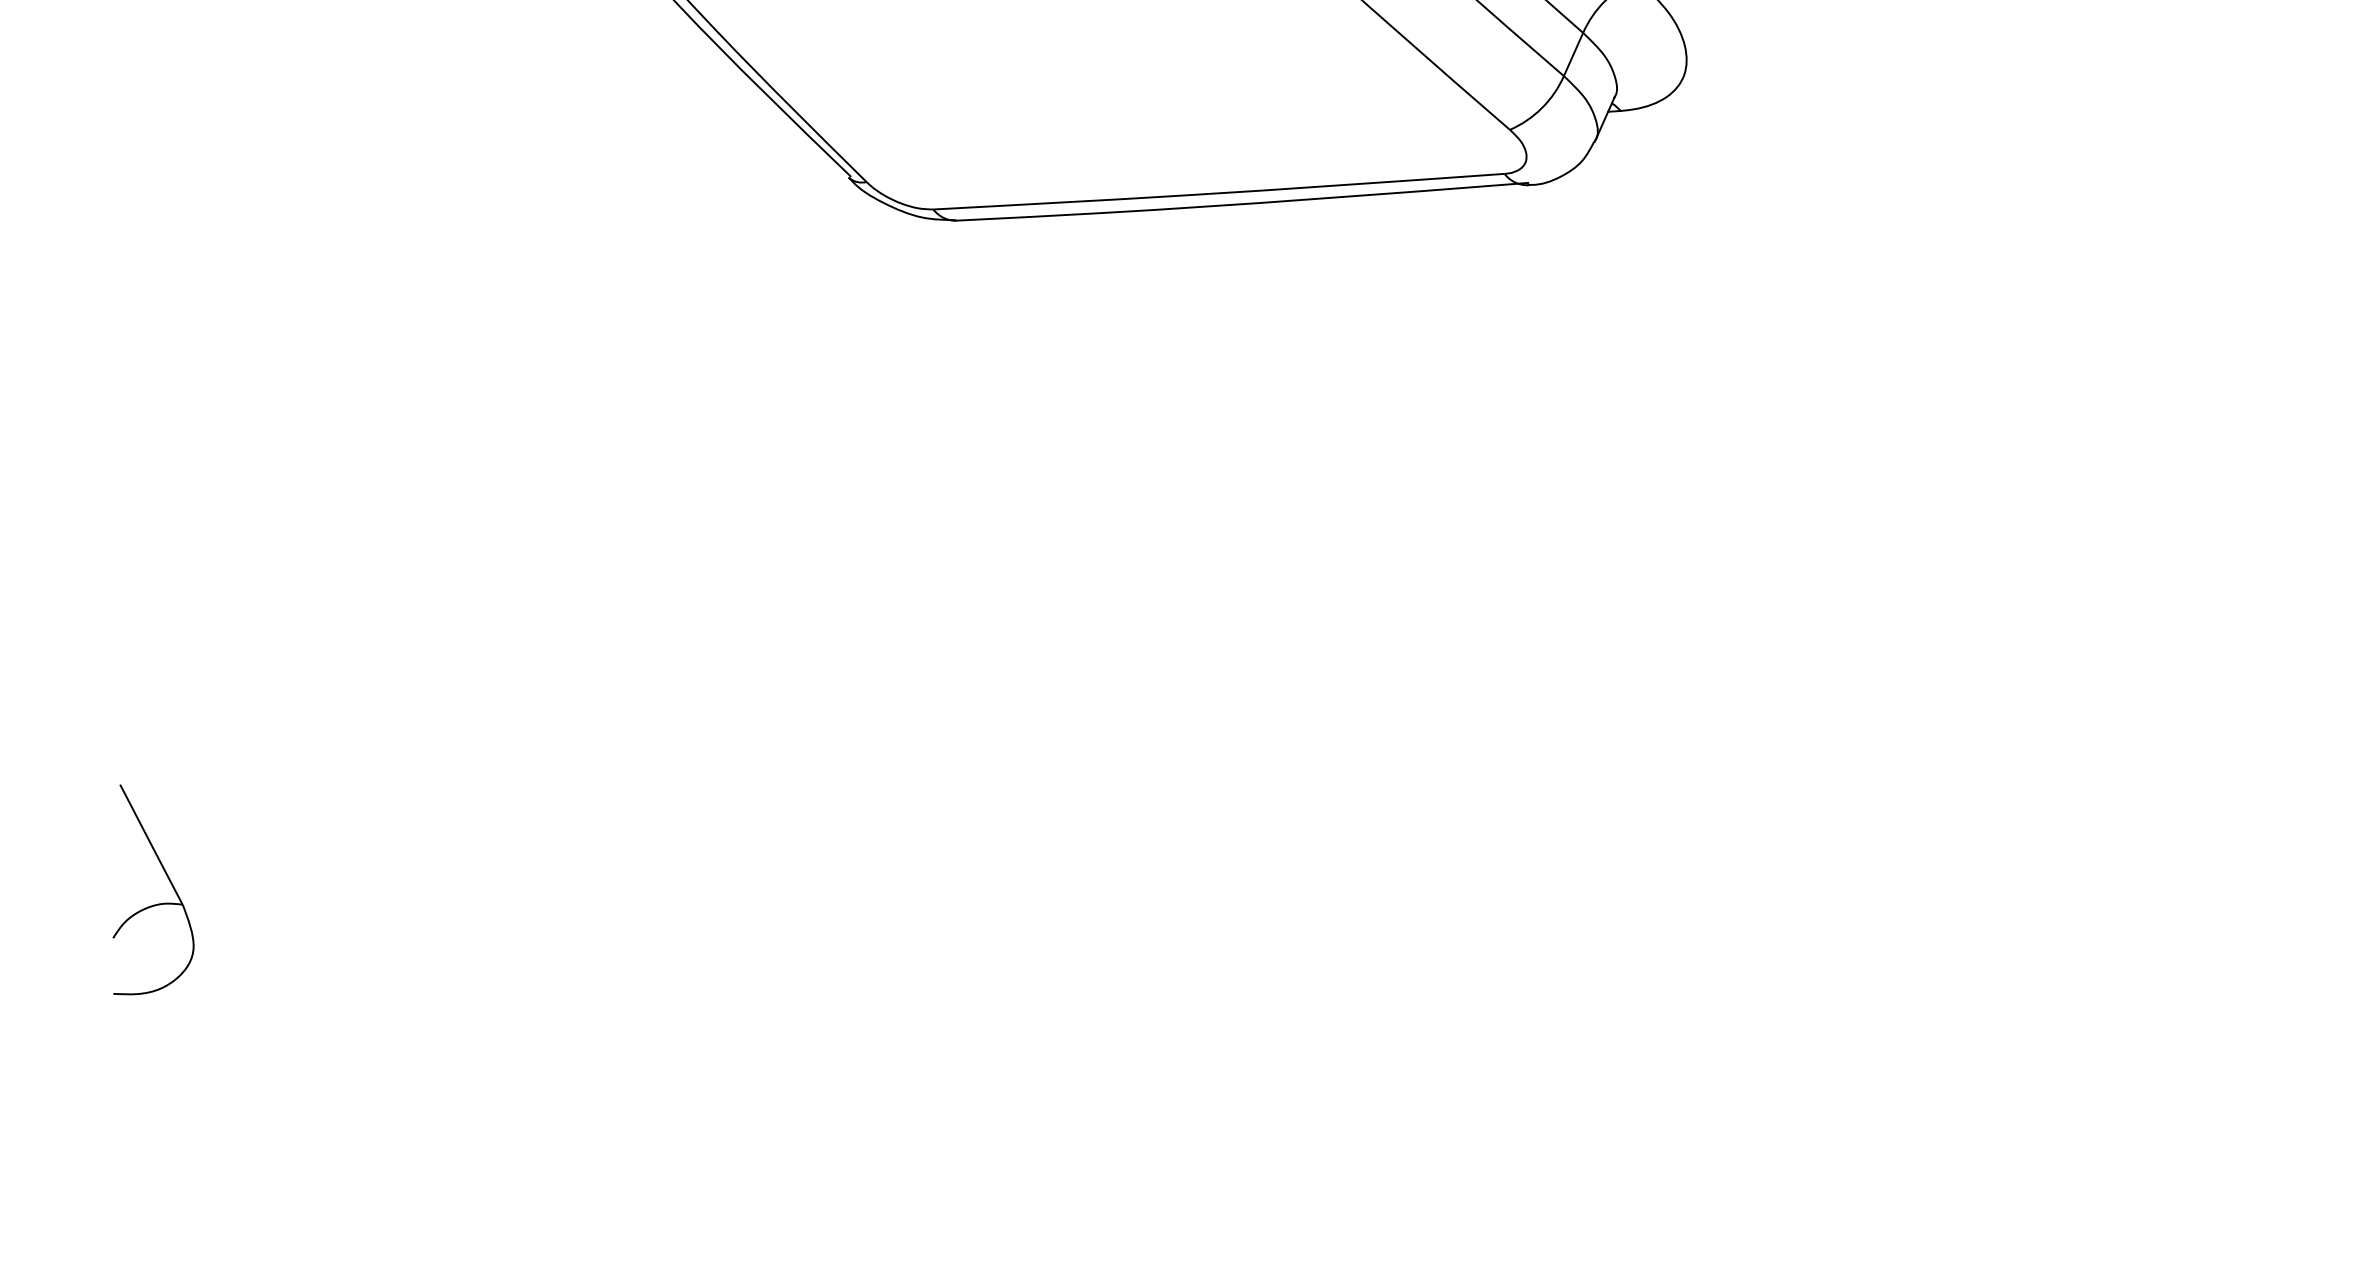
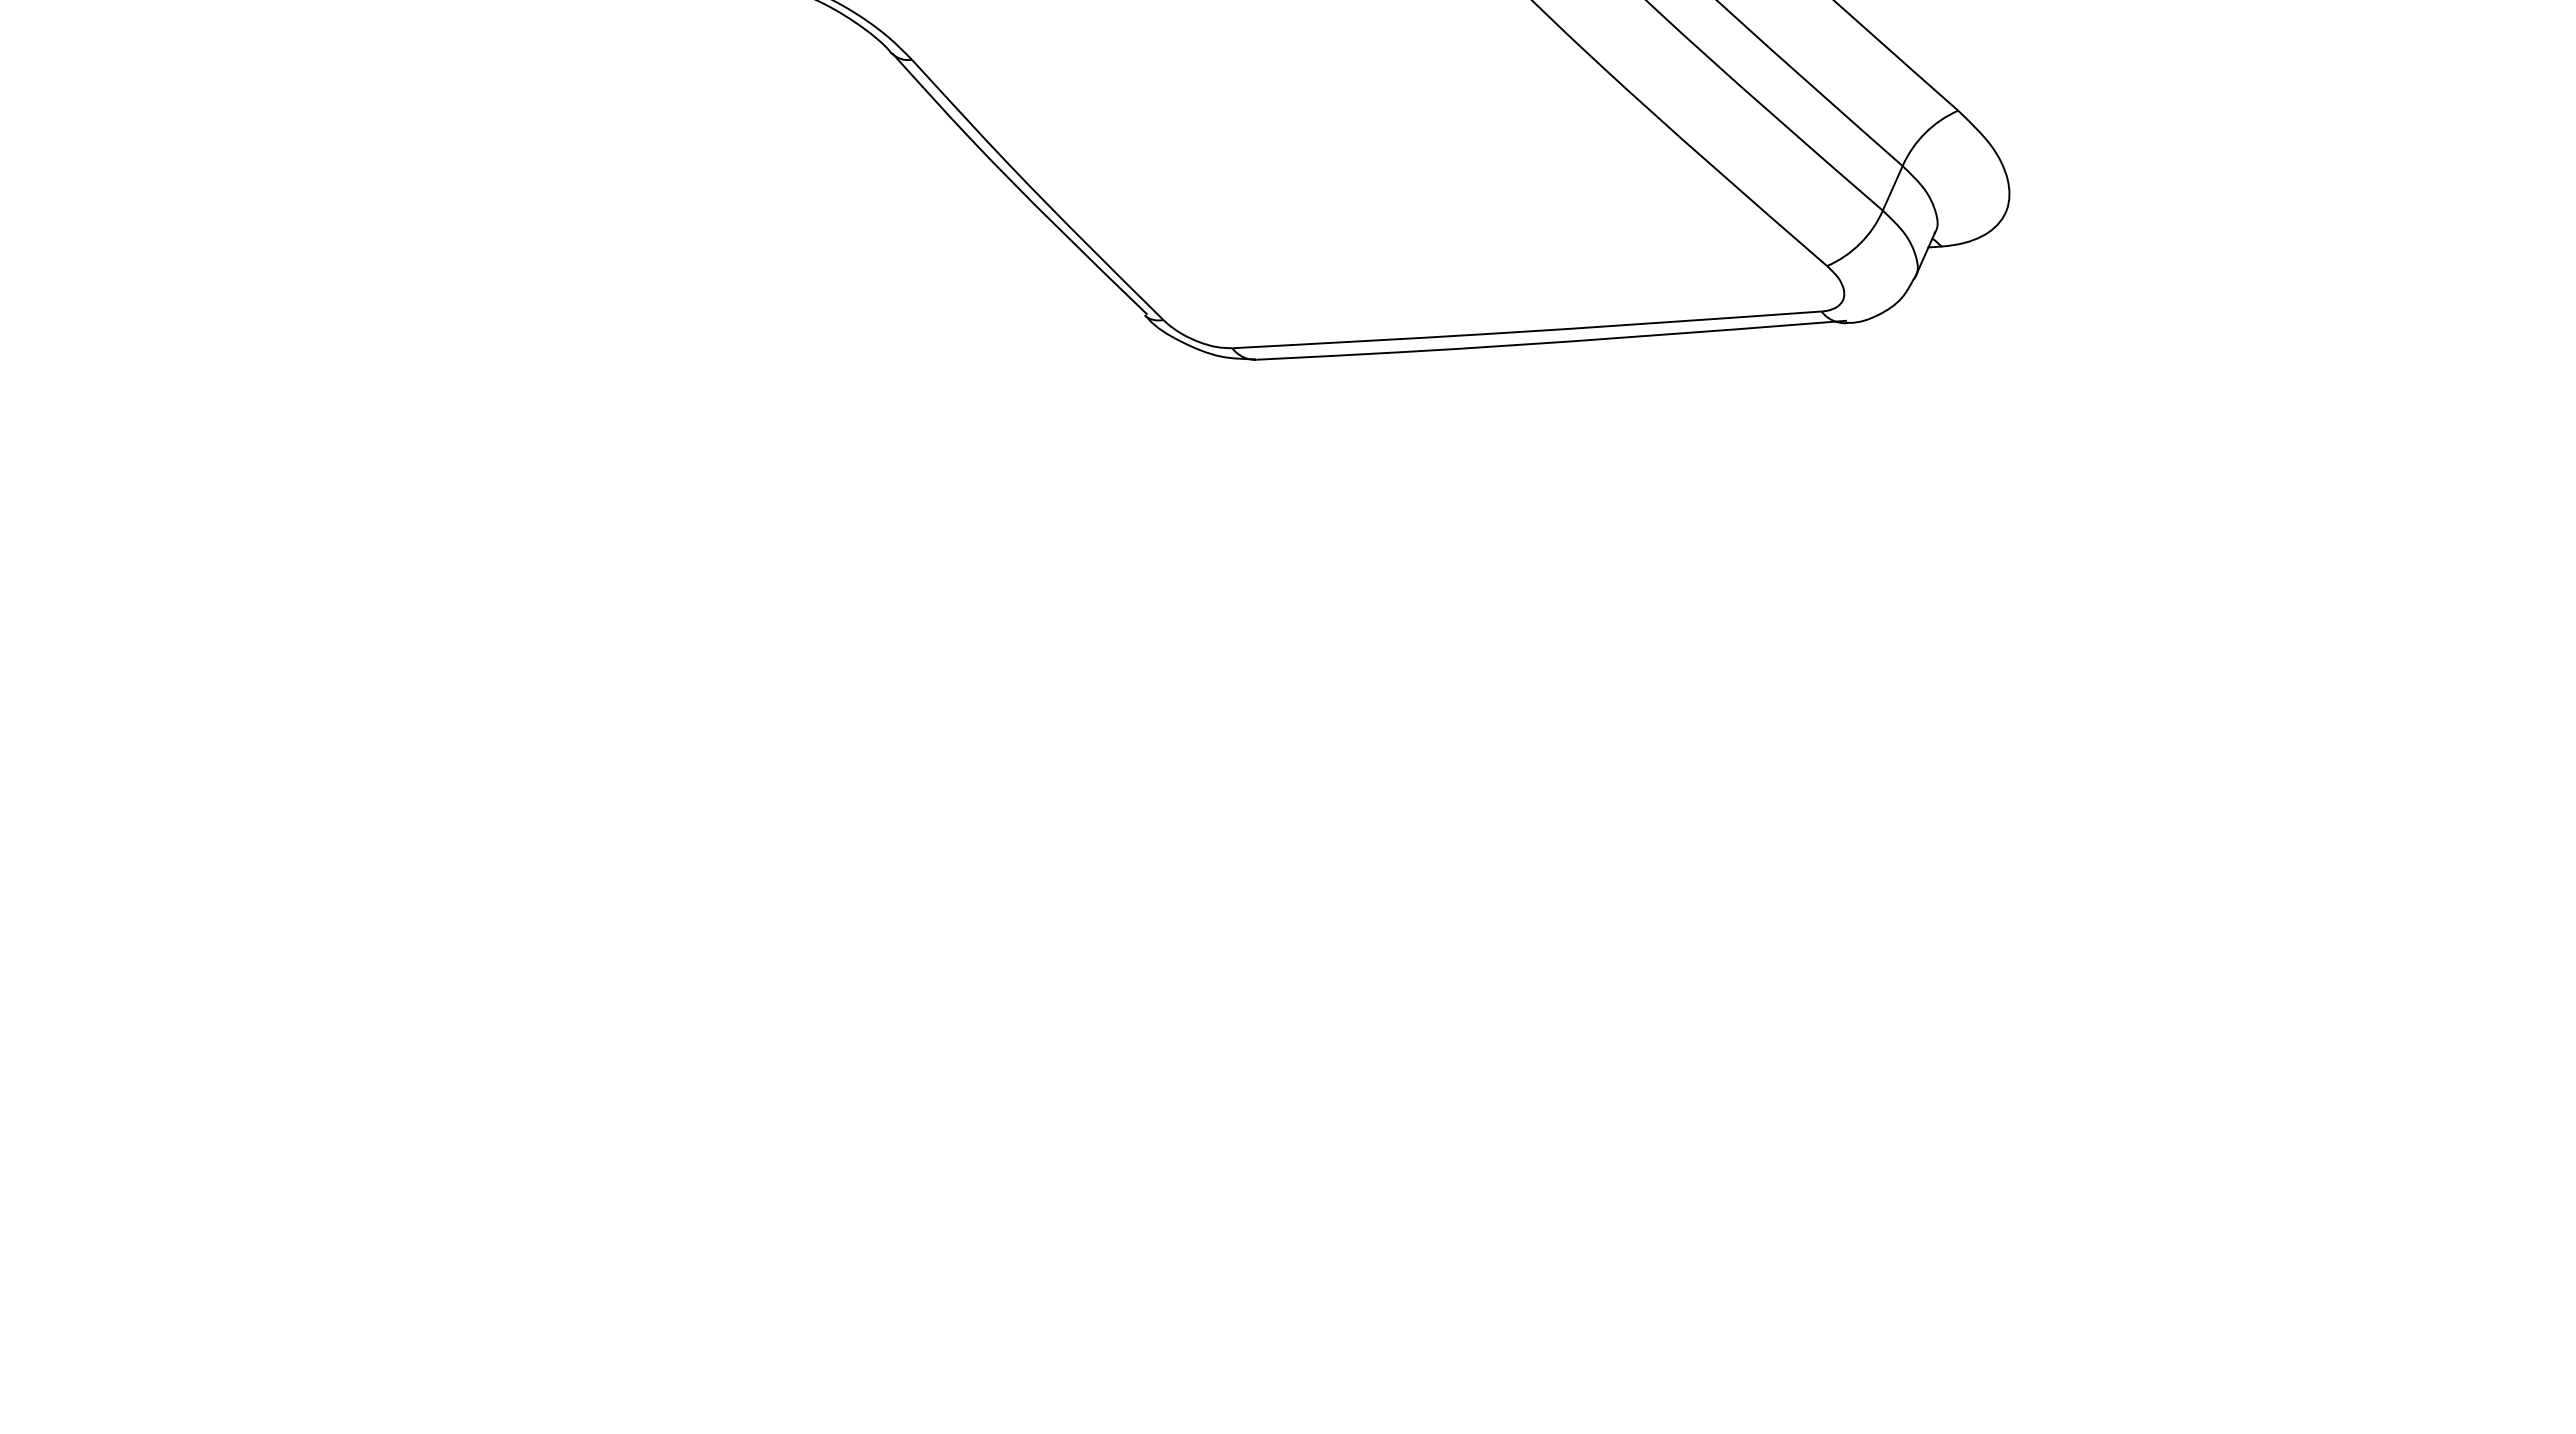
part: (157, 903) -> (431, 1064), removed

